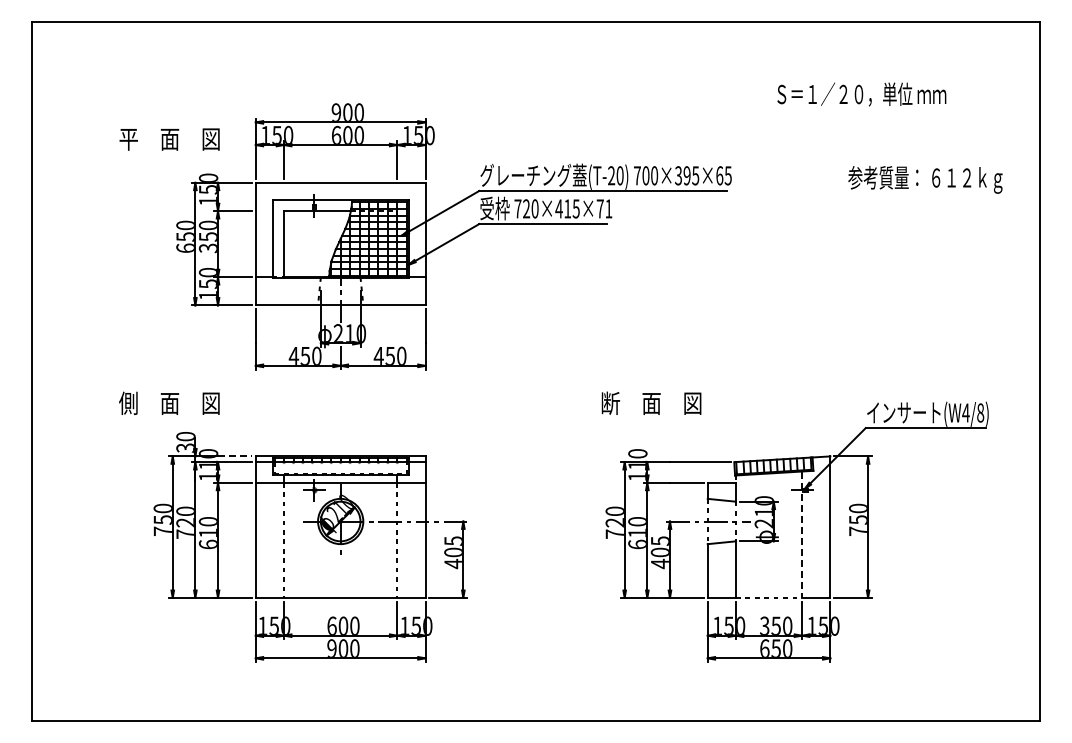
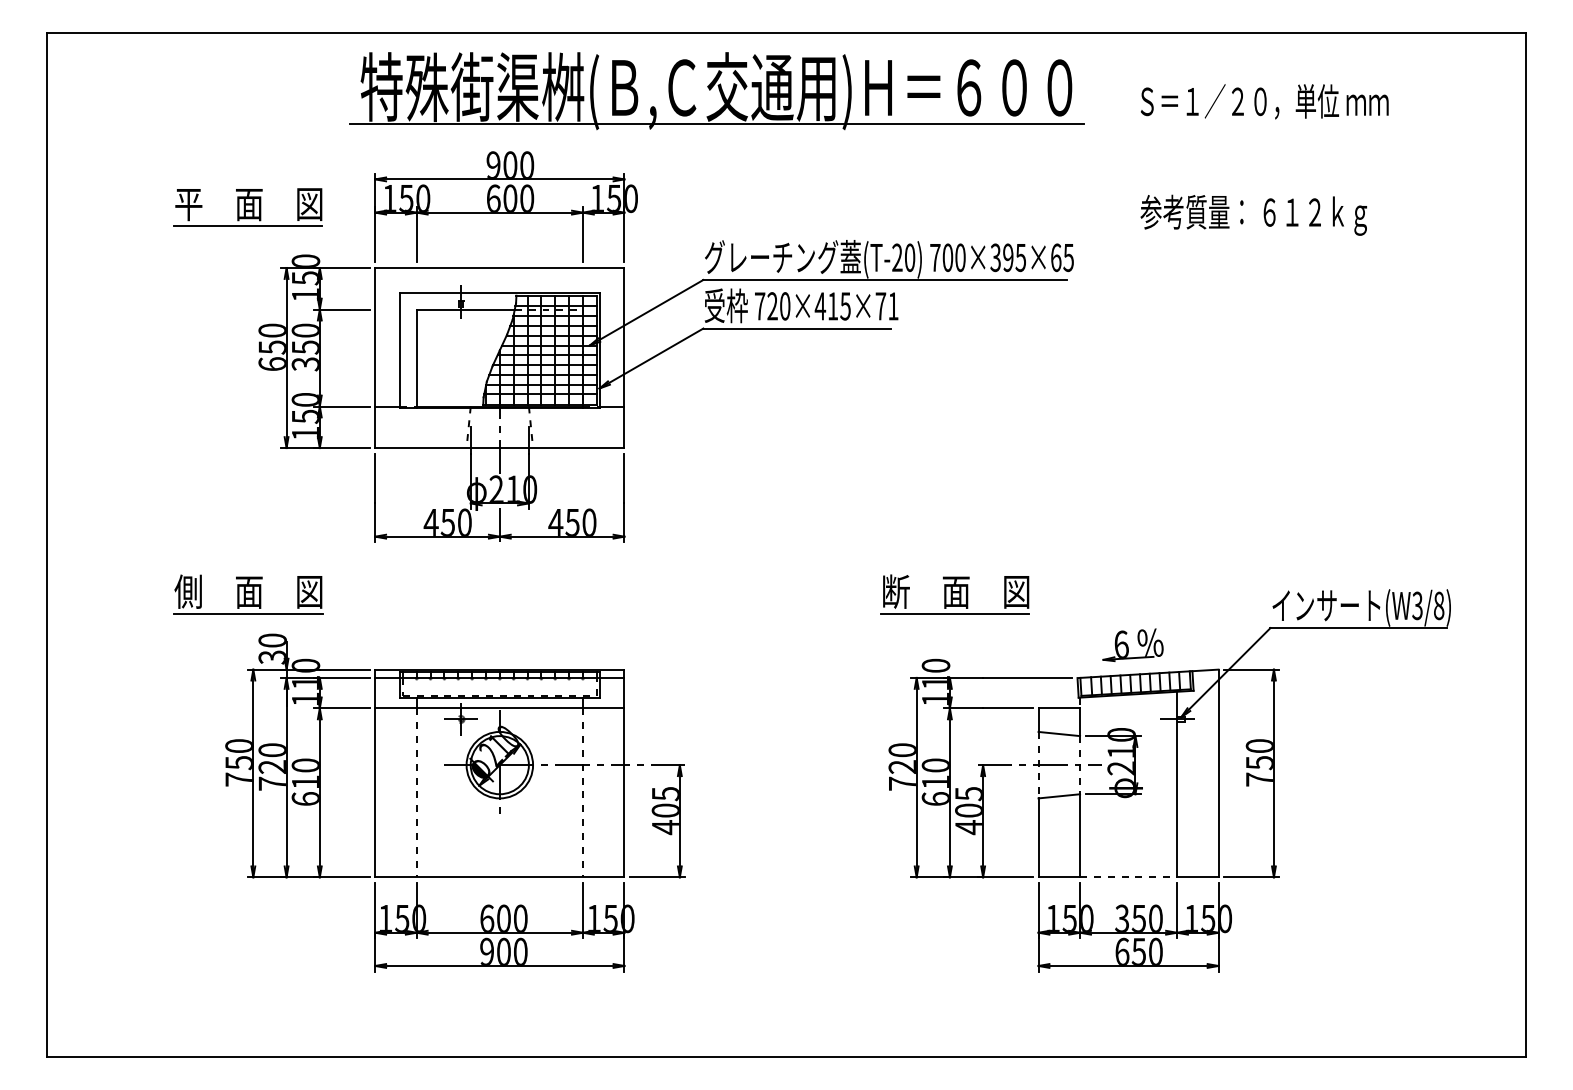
part: (488, 61) -> (716, 90), added
text: (861, 94) -> (1264, 101), moved
line: (168, 154) -> (247, 226), added
text: (925, 179) -> (1253, 214), moved
text: (965, 412) -> (1416, 605), (W4/8) -> (W3/8)
line: (169, 418) -> (248, 613), added
line: (650, 418) -> (954, 613), added
part: (771, 439) -> (1132, 644), added
line: (235, 456) -> (345, 669), dashed -> solid
line: (802, 535) -> (1177, 785), dashed -> solid

